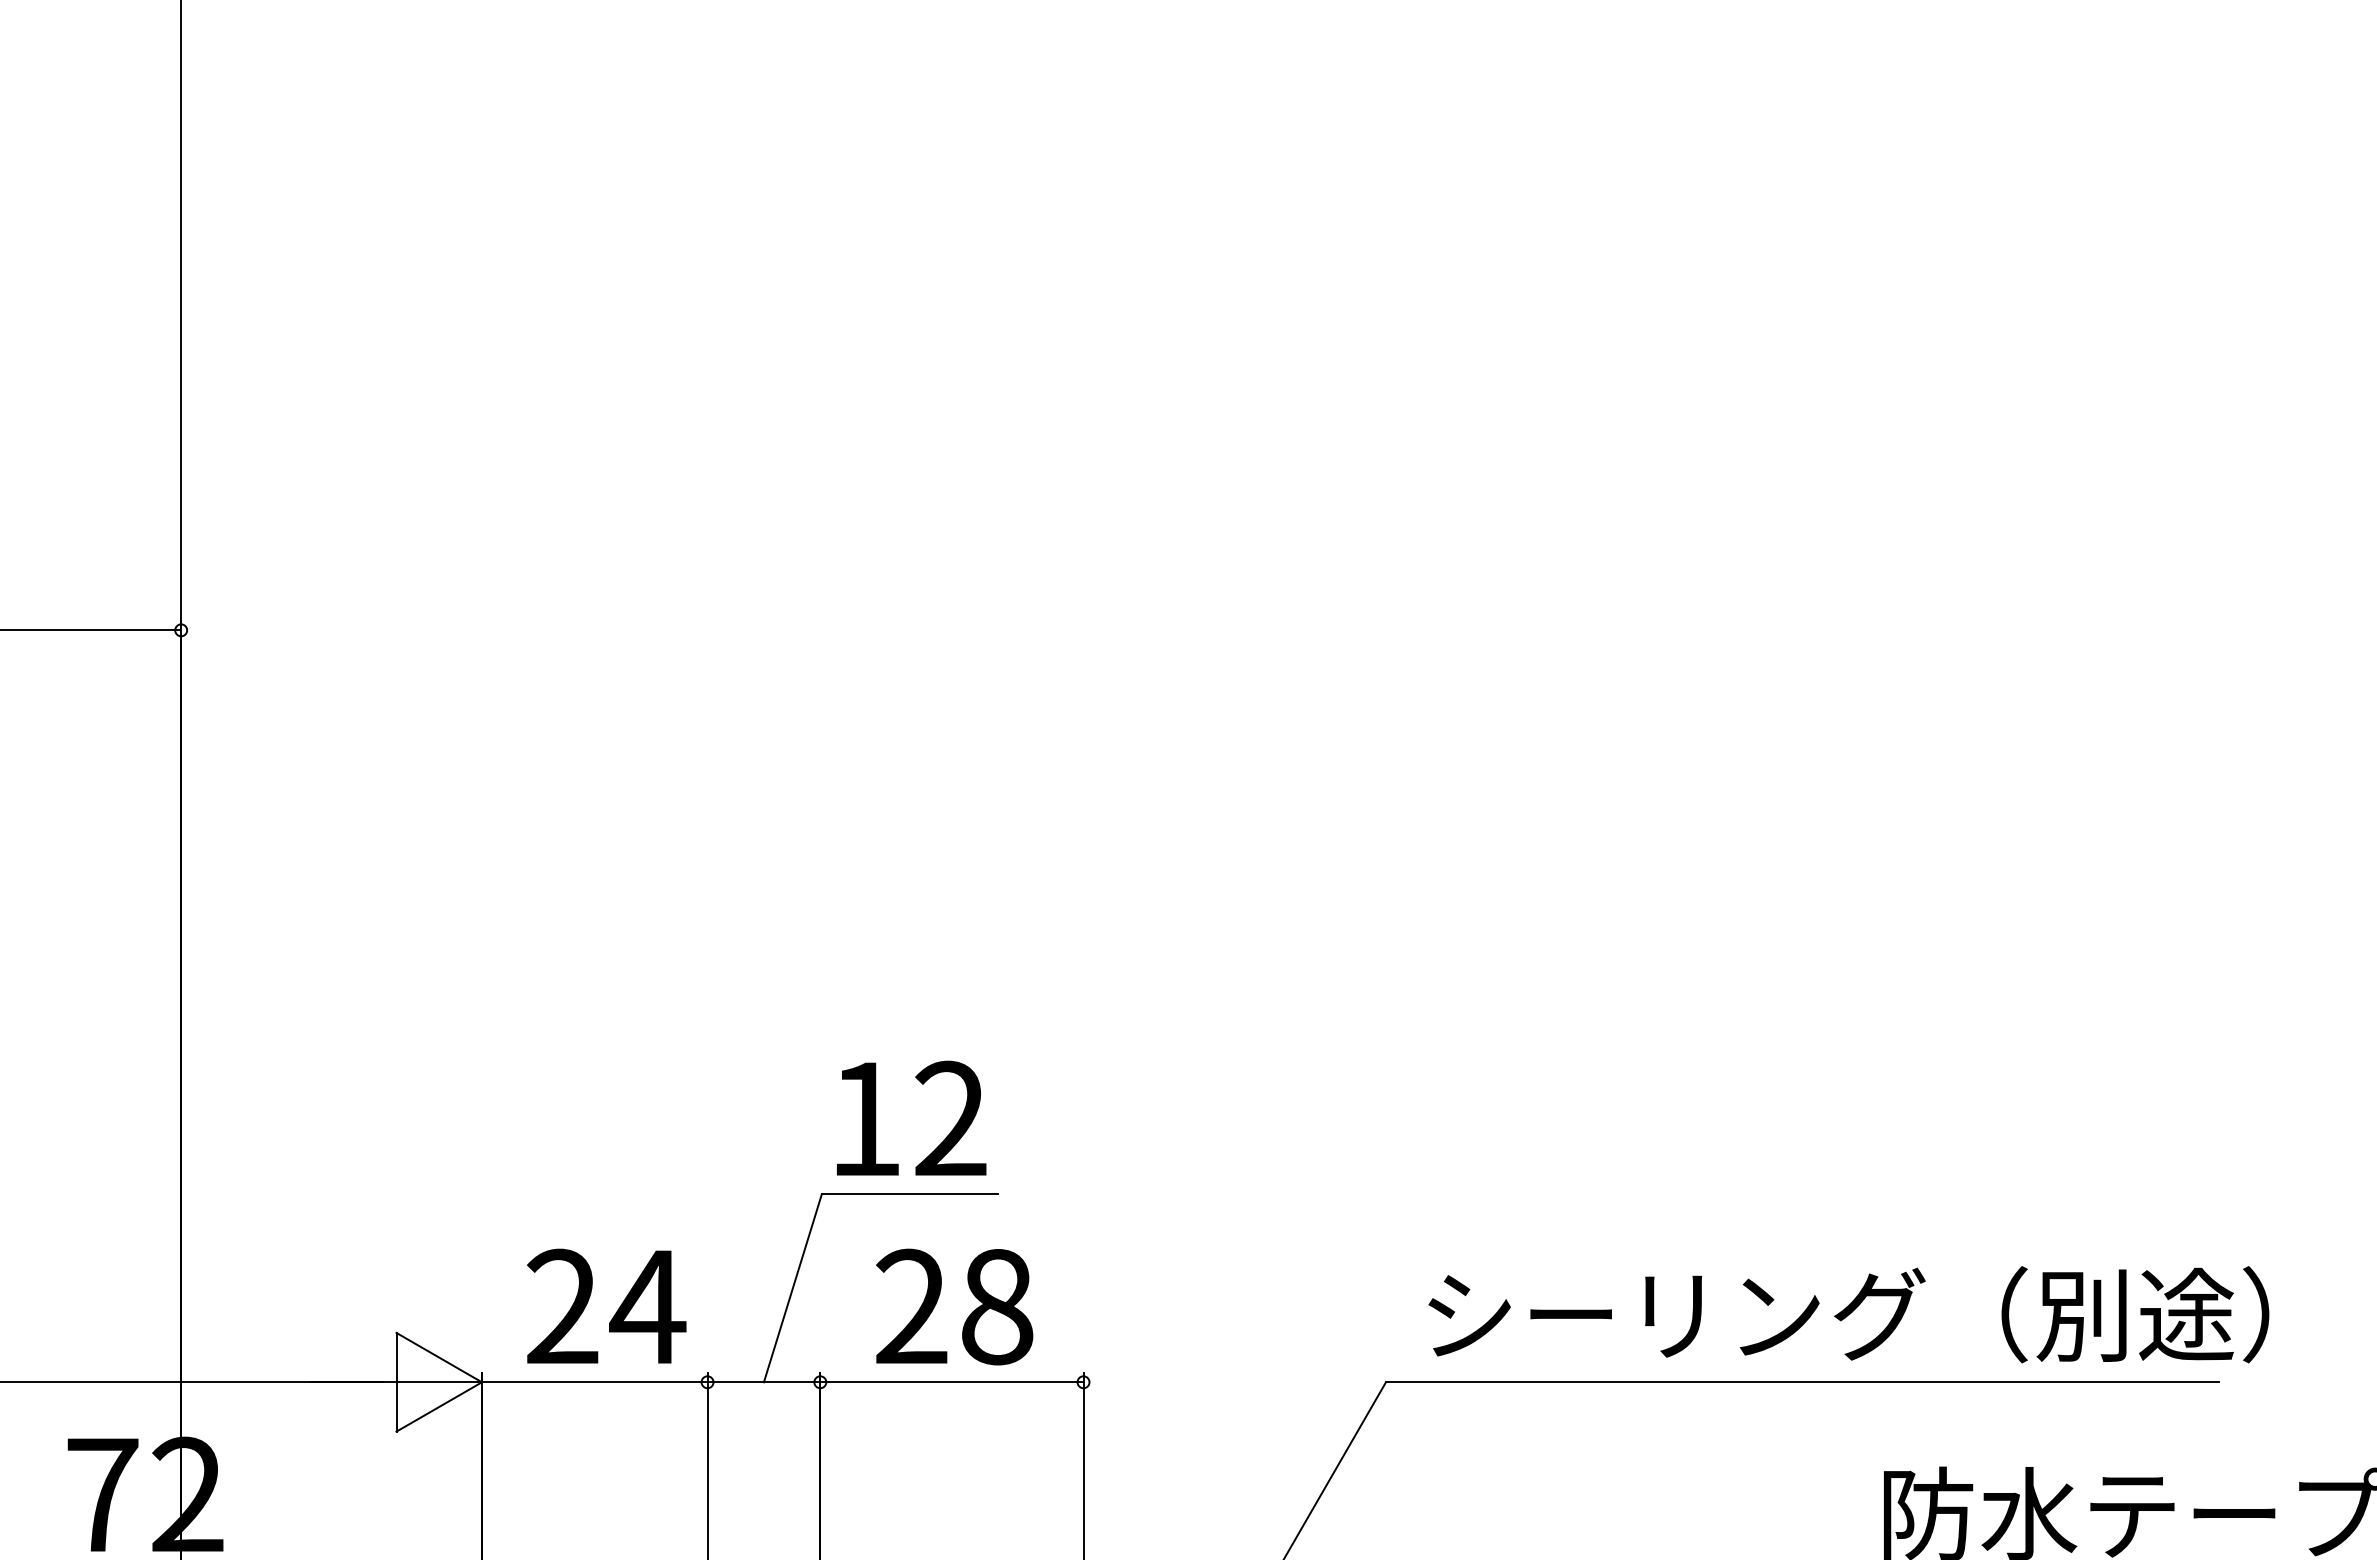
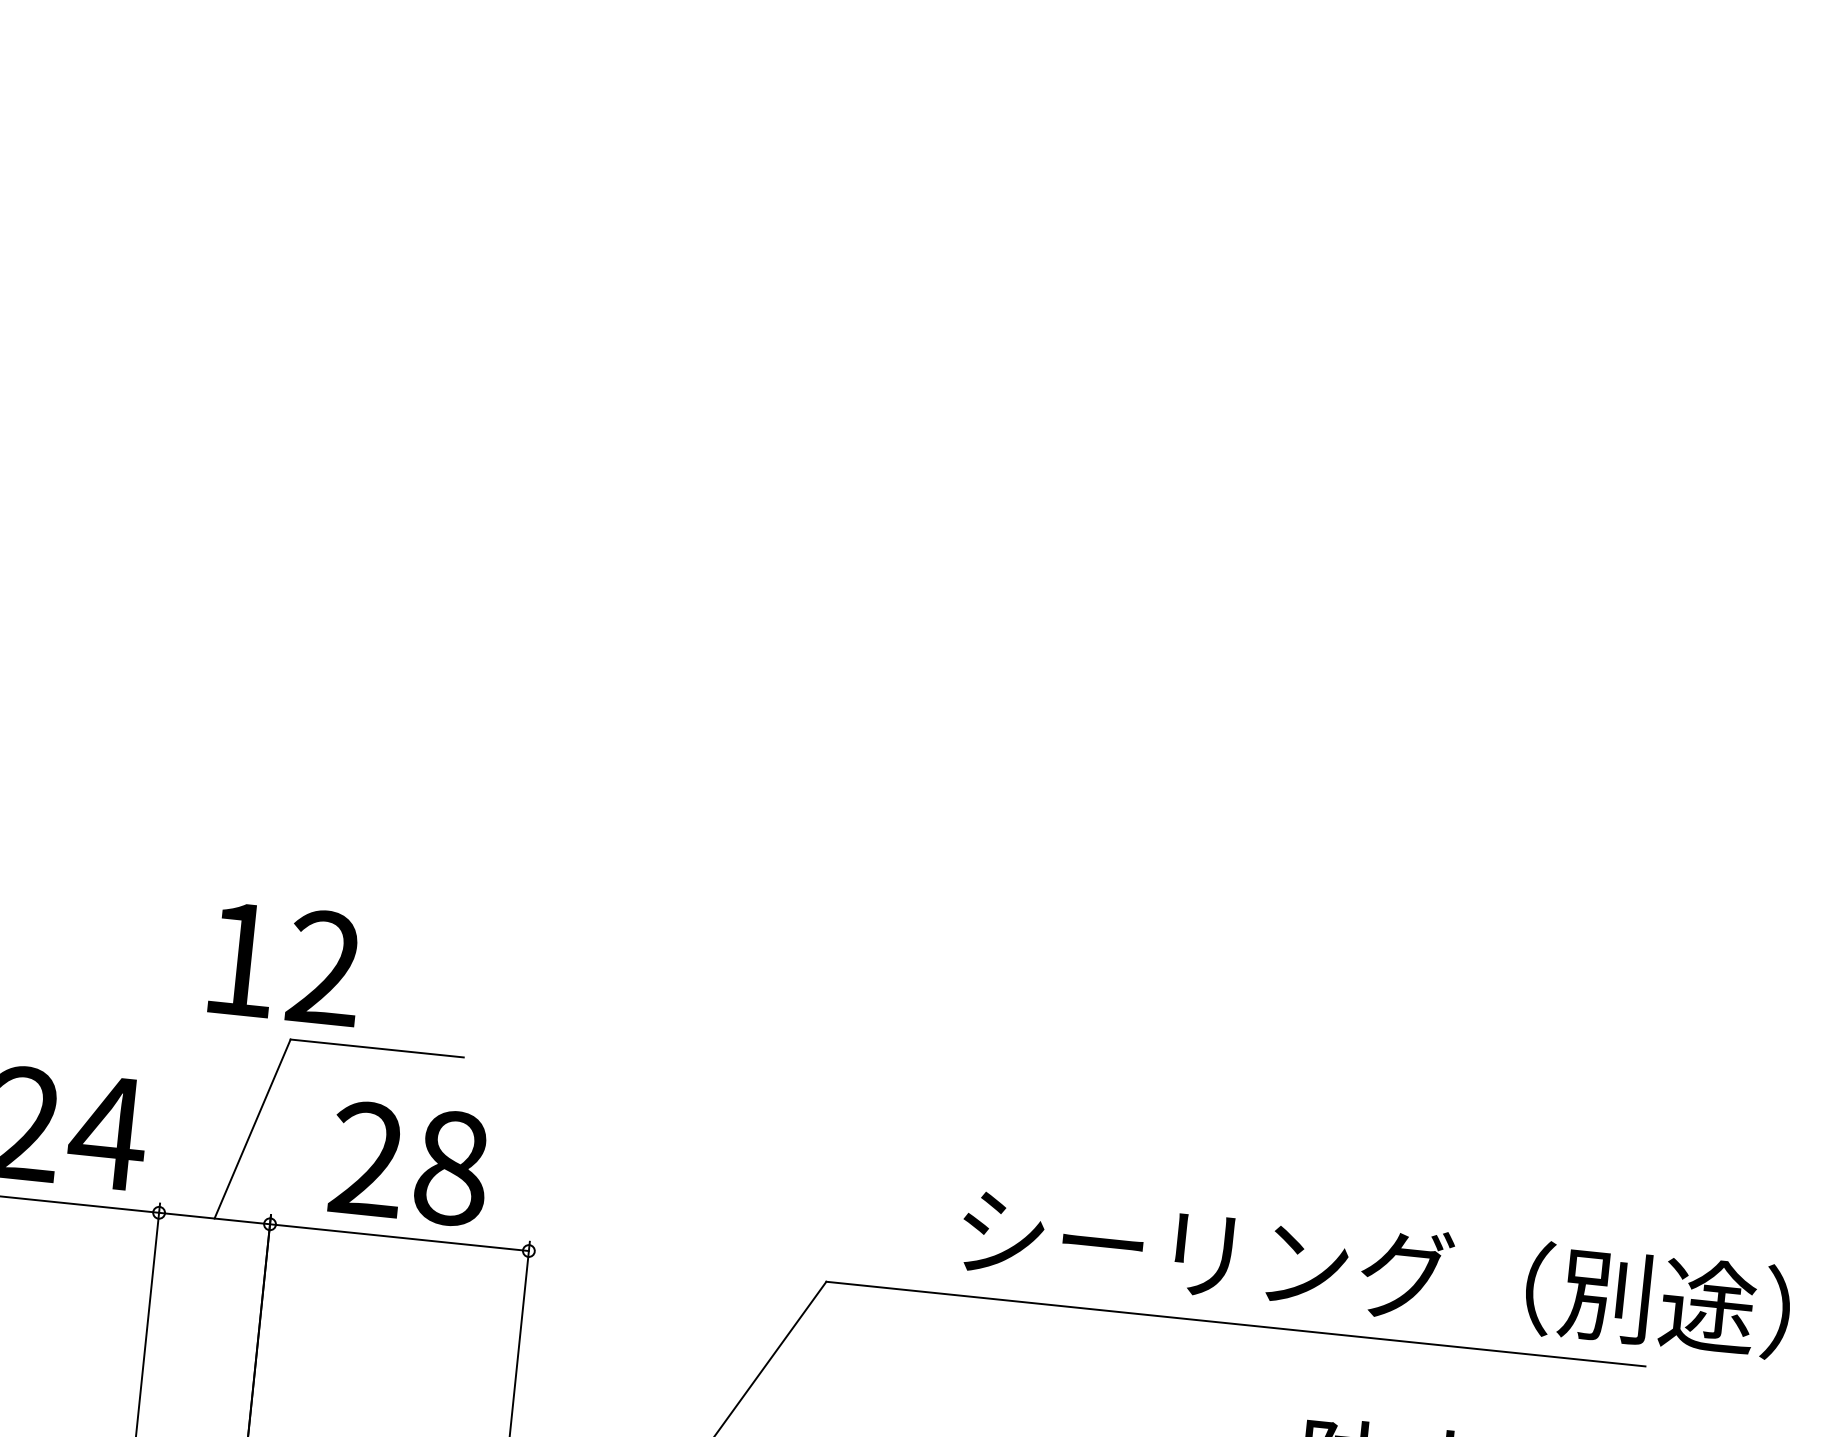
text: (911, 1117) -> (286, 962), moved
text: (1848, 1314) -> (1375, 1271), moved

